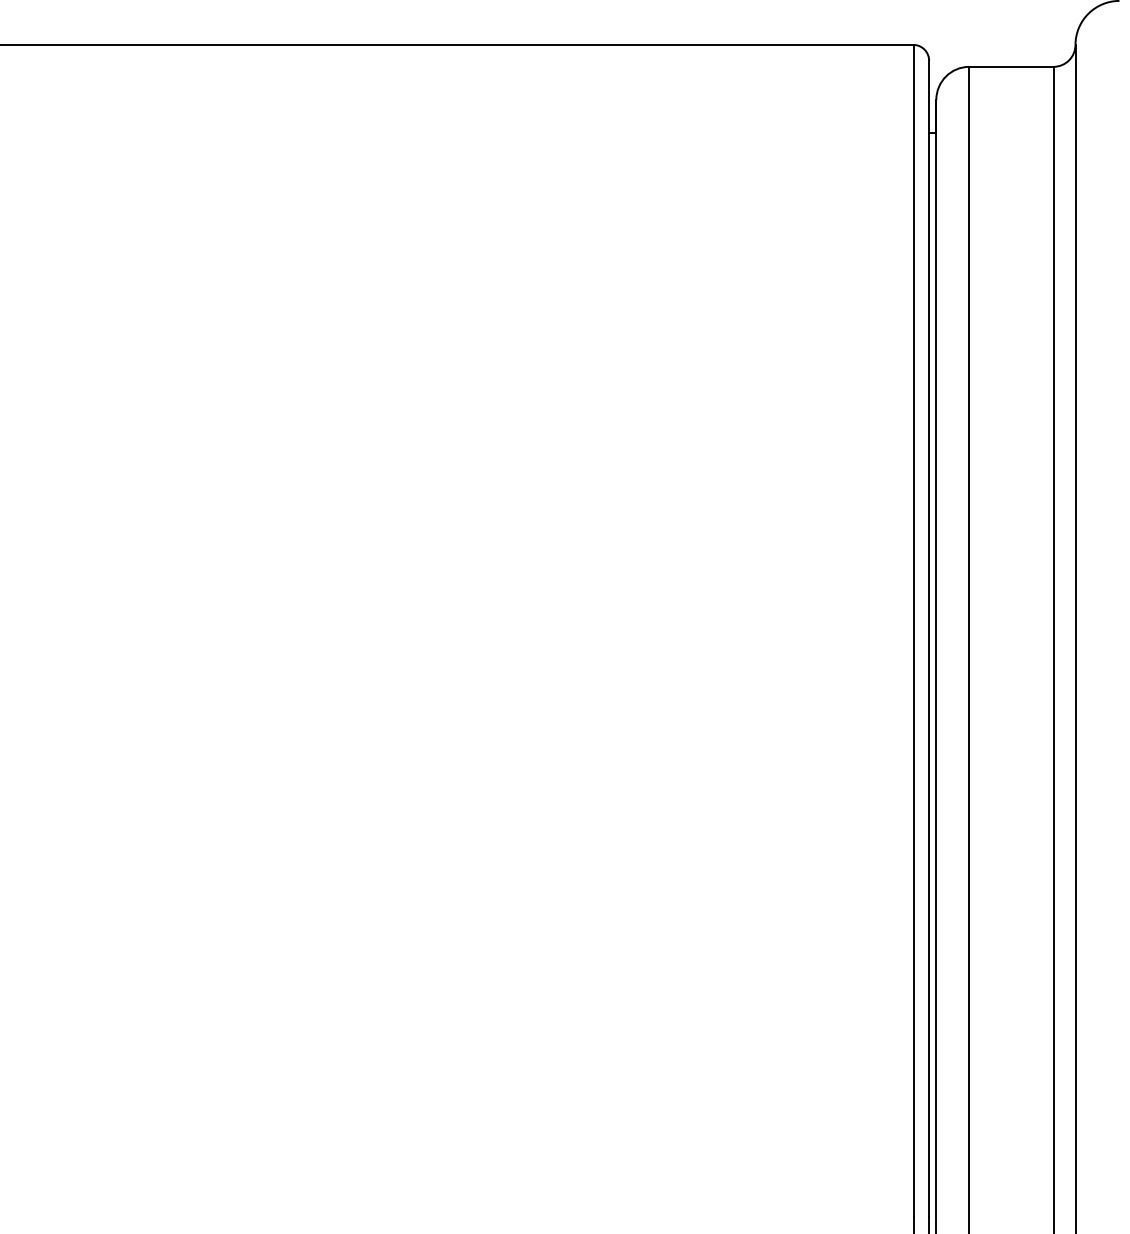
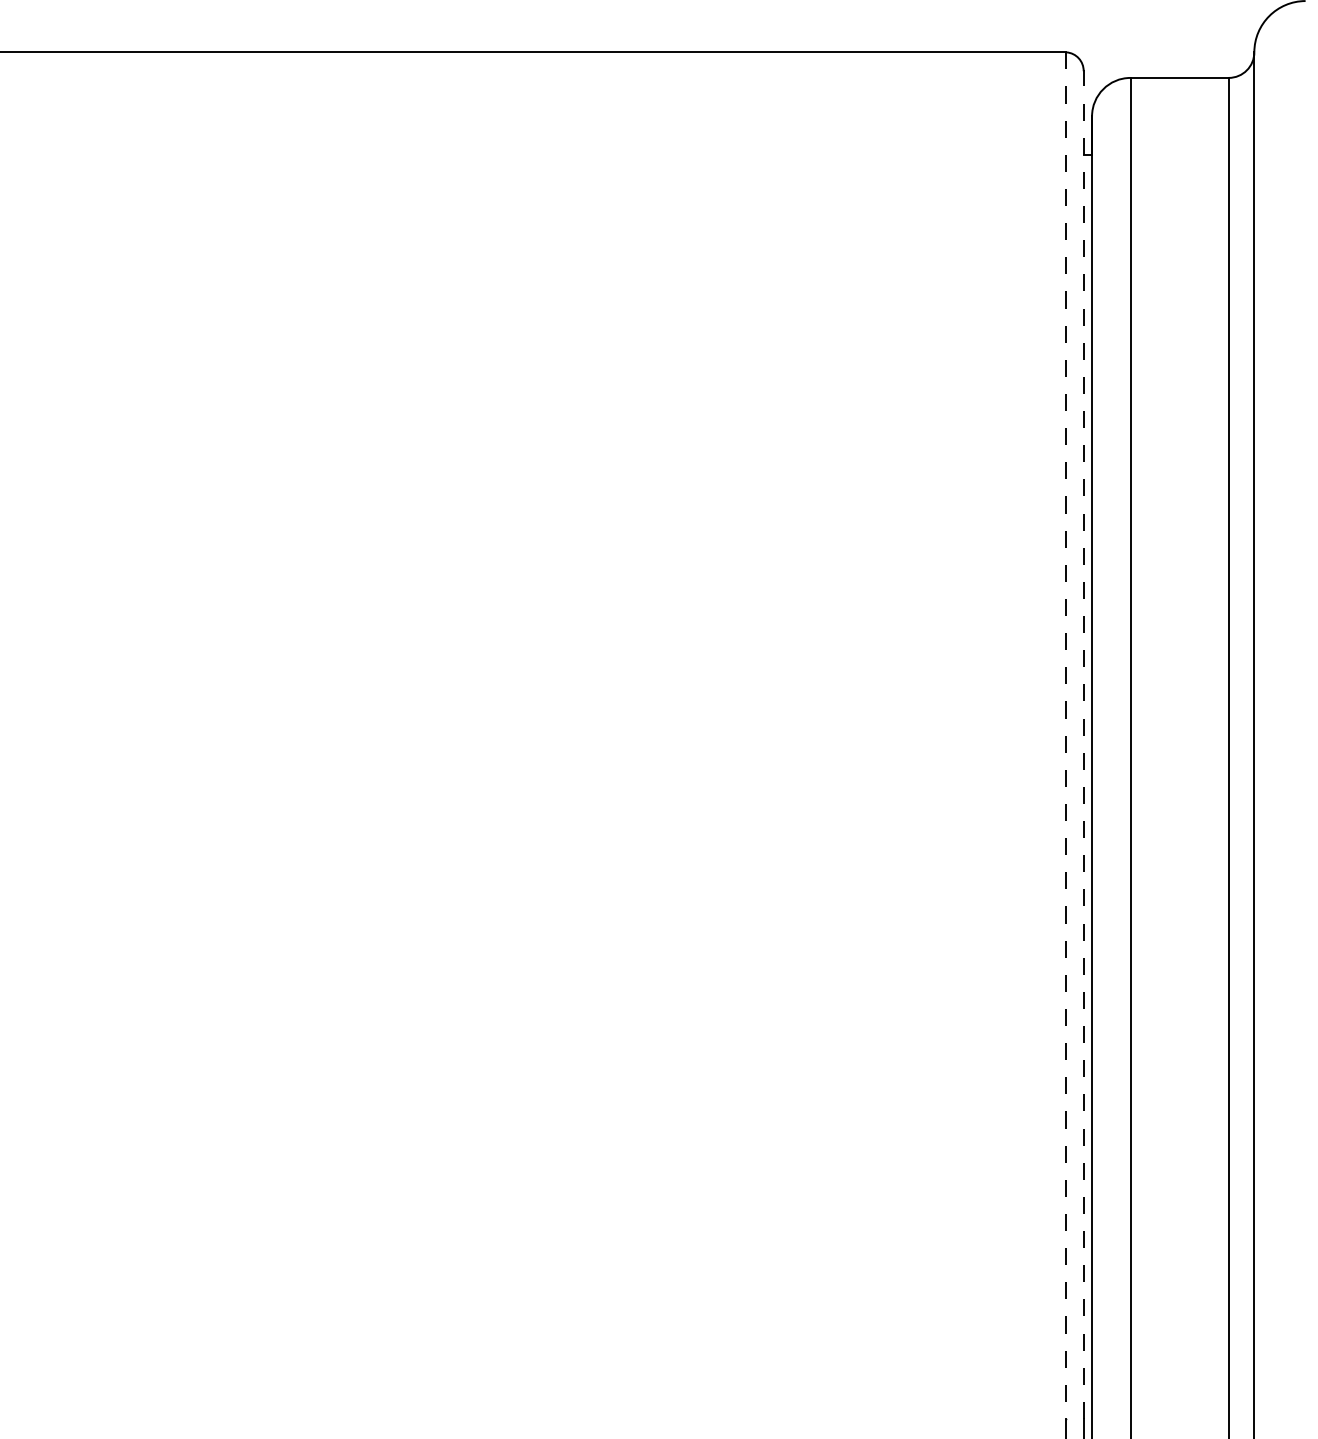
line: (914, 631) -> (1066, 736), solid -> dashed
line: (929, 638) -> (1083, 744), solid -> dashed

